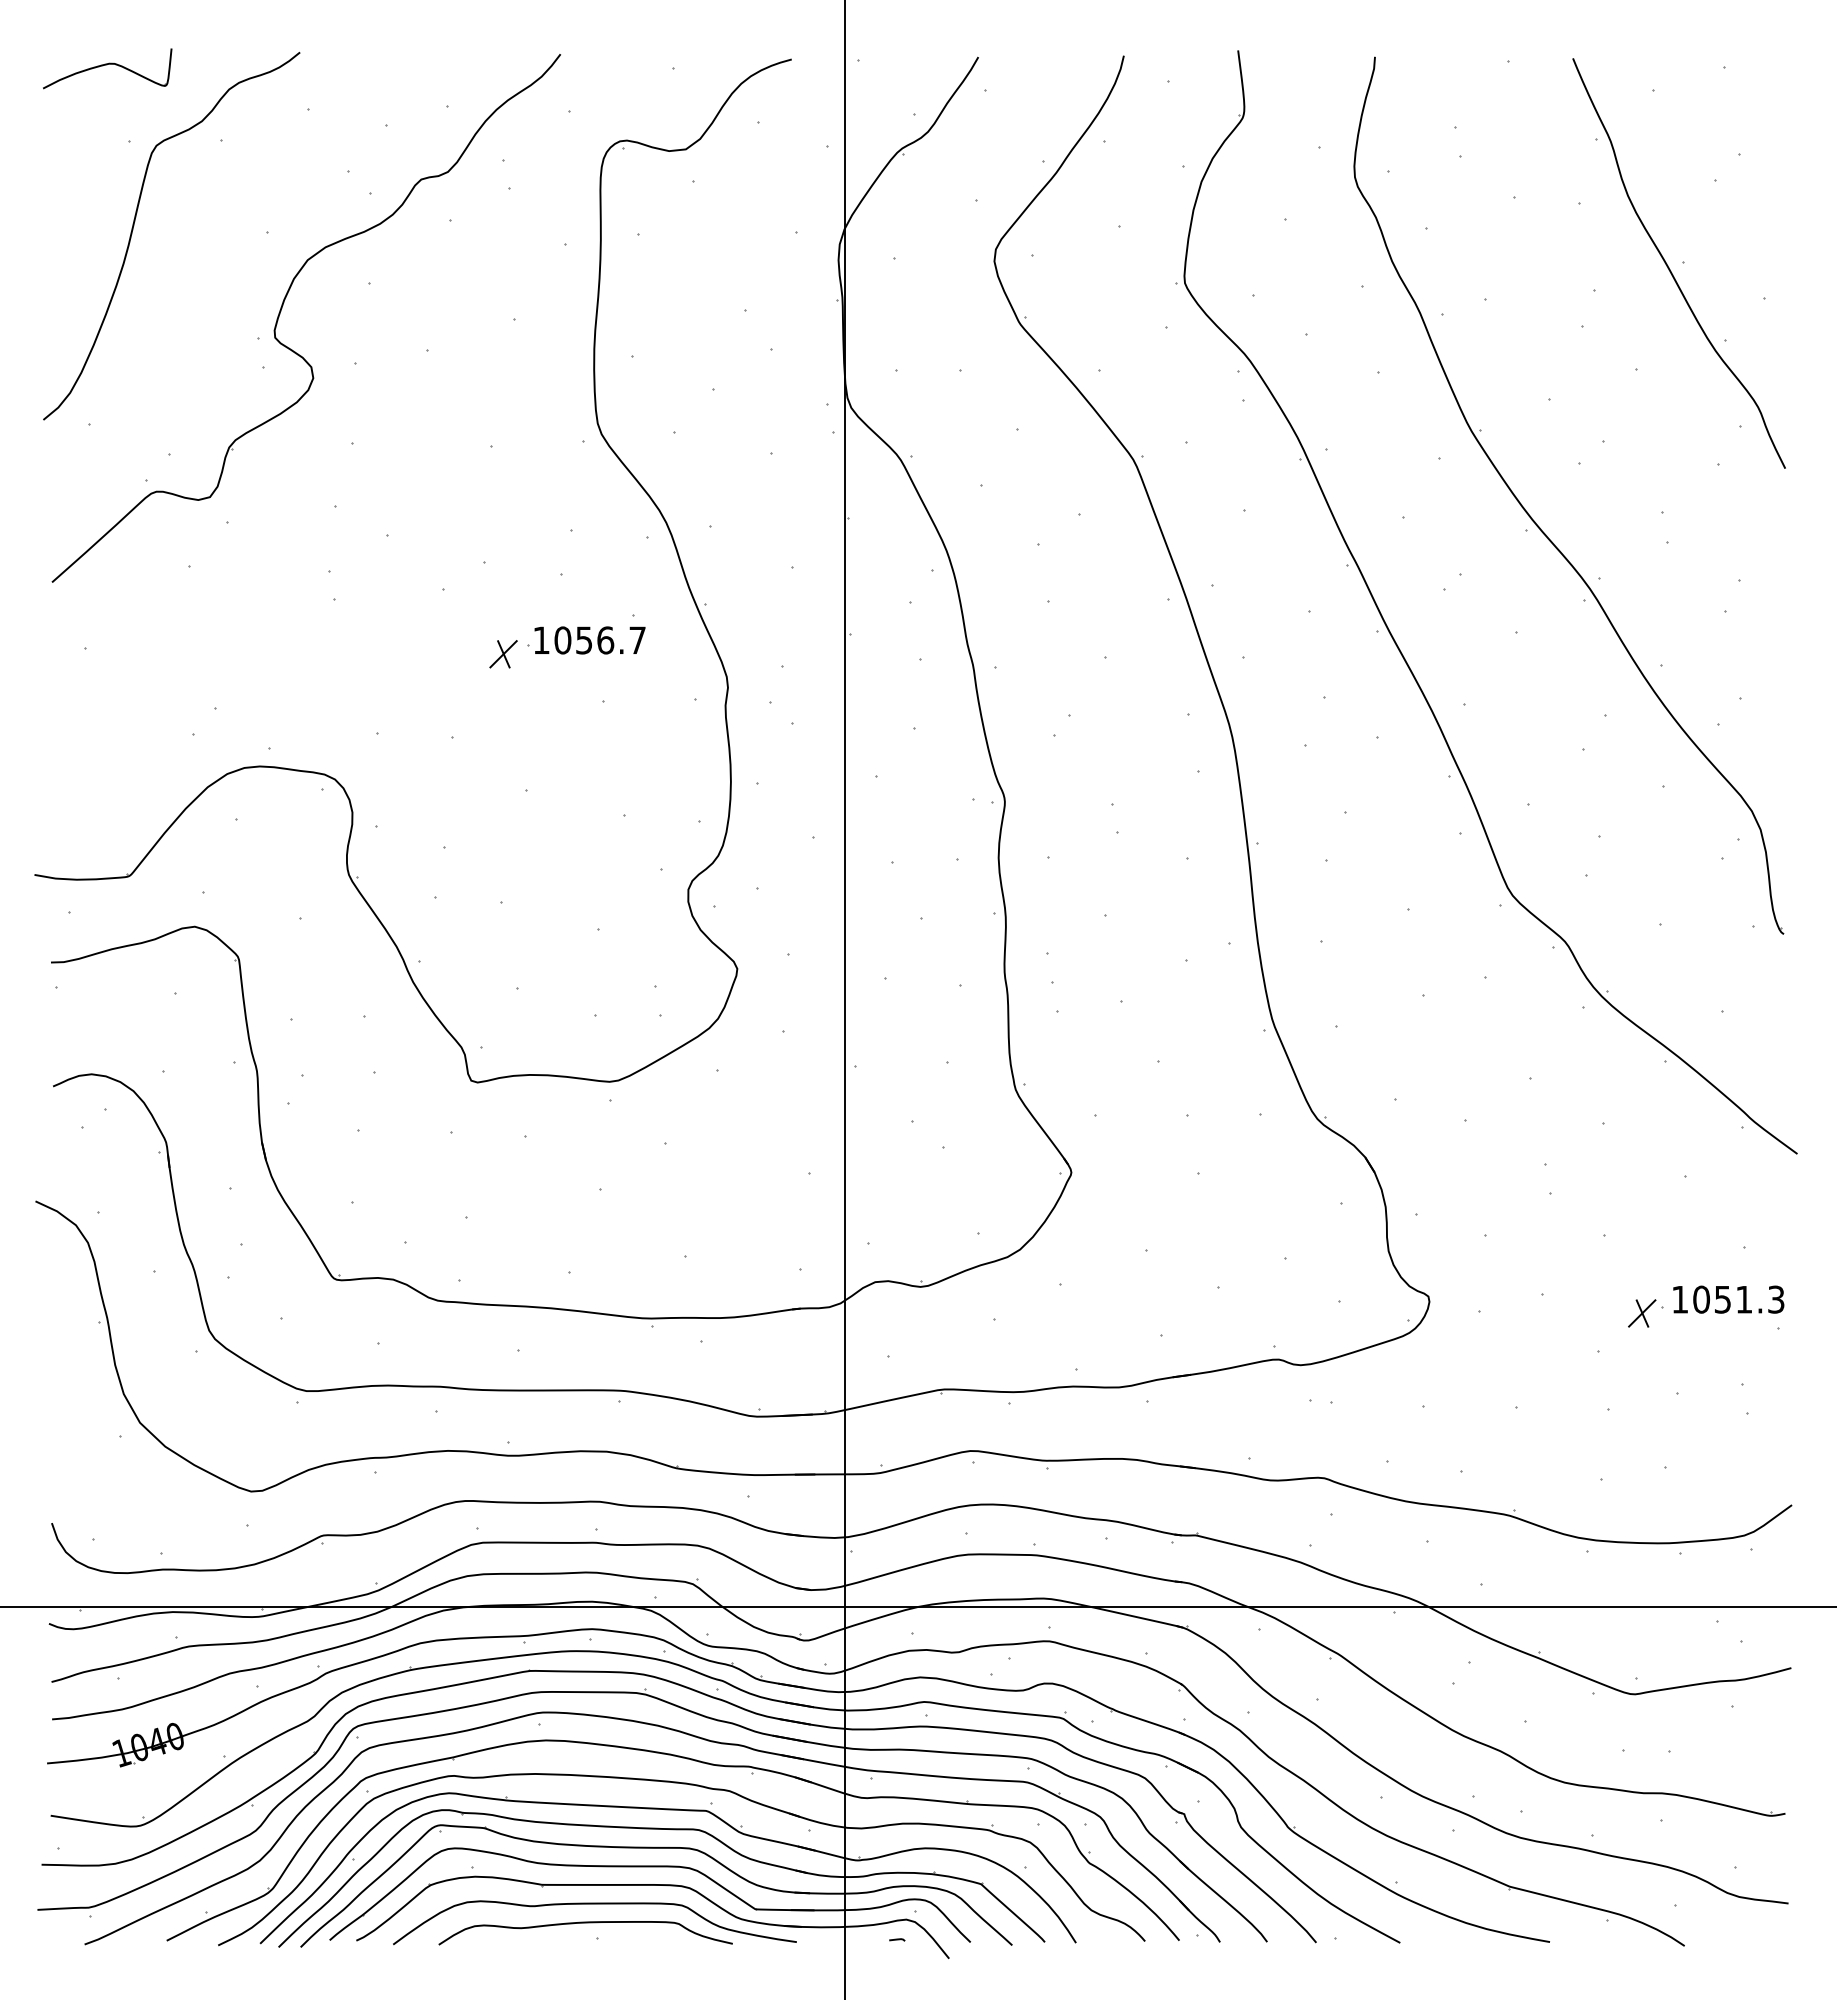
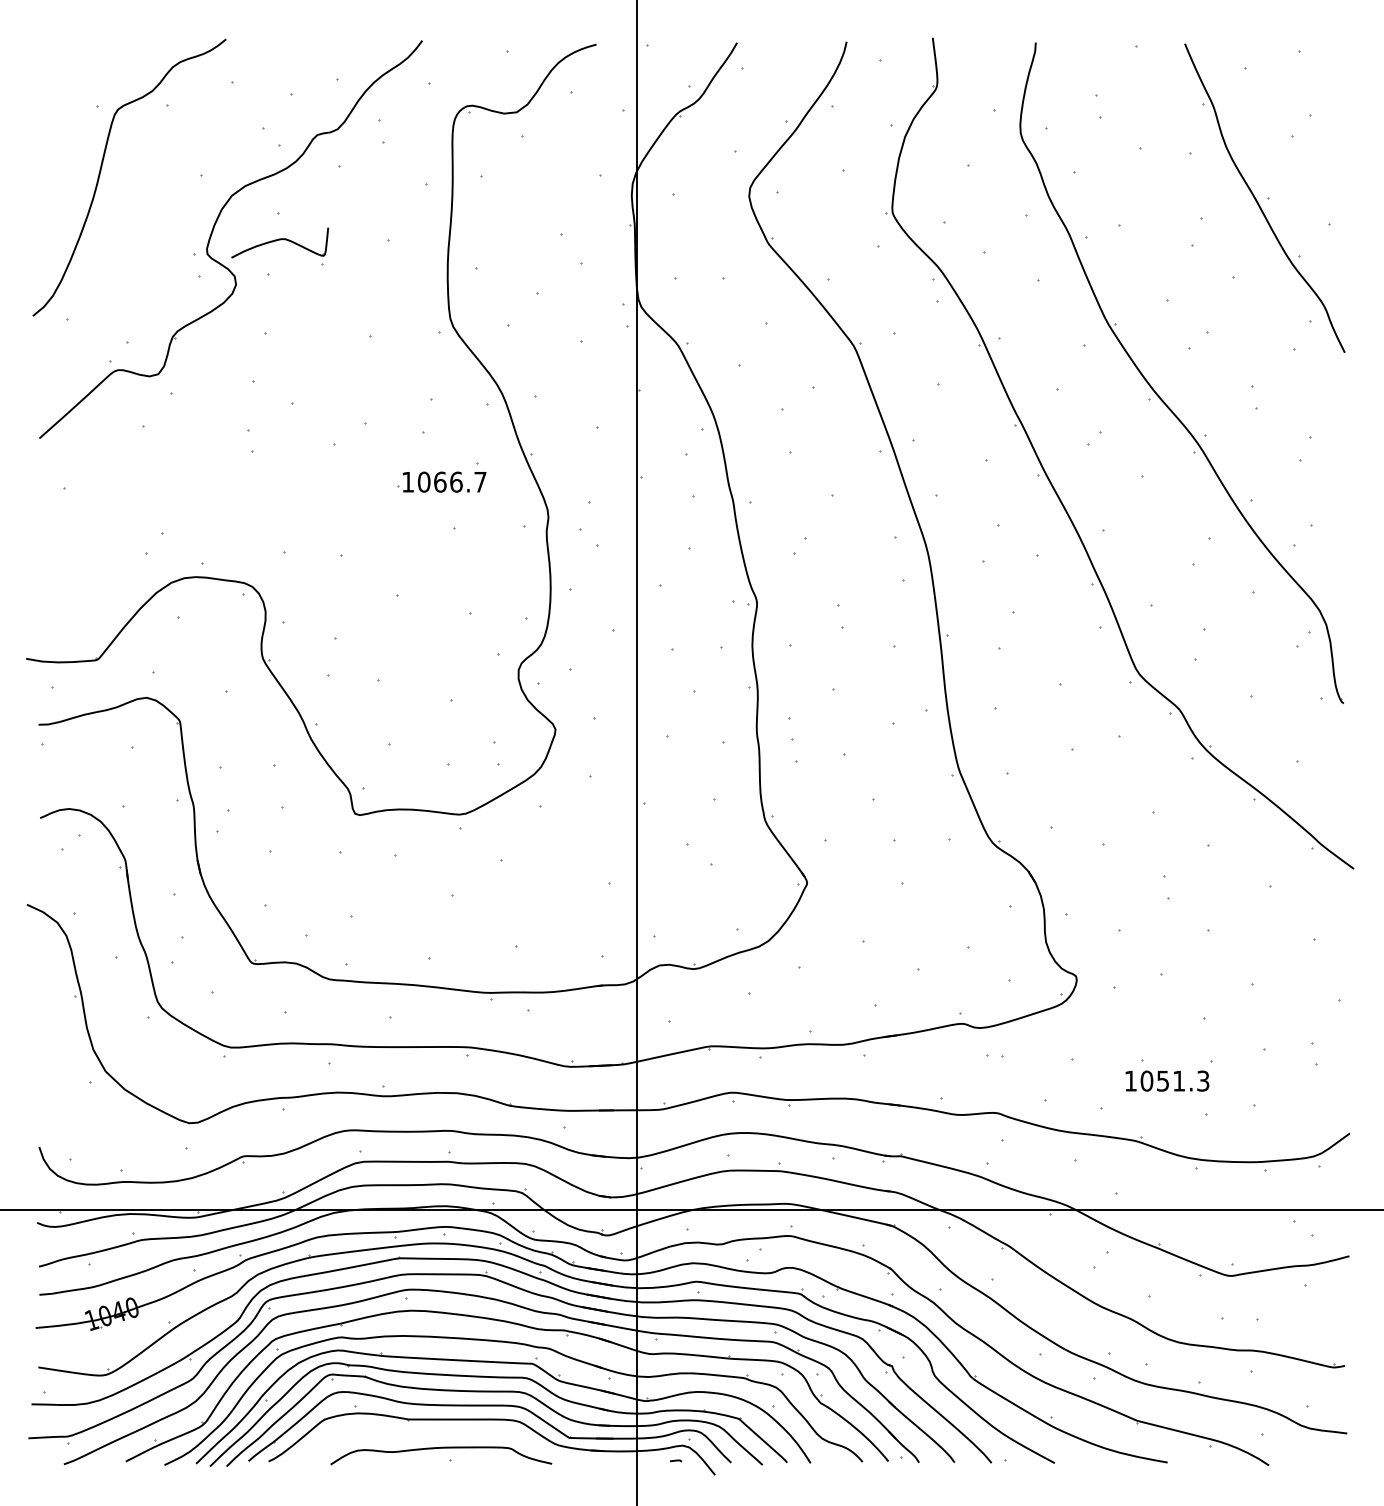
part: (107, 68) -> (279, 242), moved
text: (584, 640) -> (440, 482), 1056.7 -> 1066.7
part: (503, 654) -> (379, 492), removed
text: (1728, 1299) -> (1167, 1081), moved
part: (1642, 1313) -> (1237, 989), removed
curve: (594, 1904) -> (447, 1434), removed

